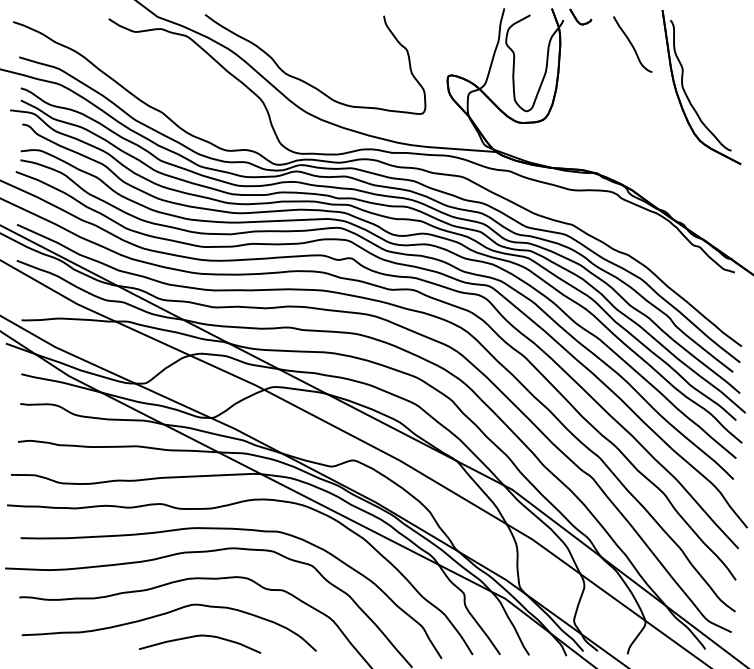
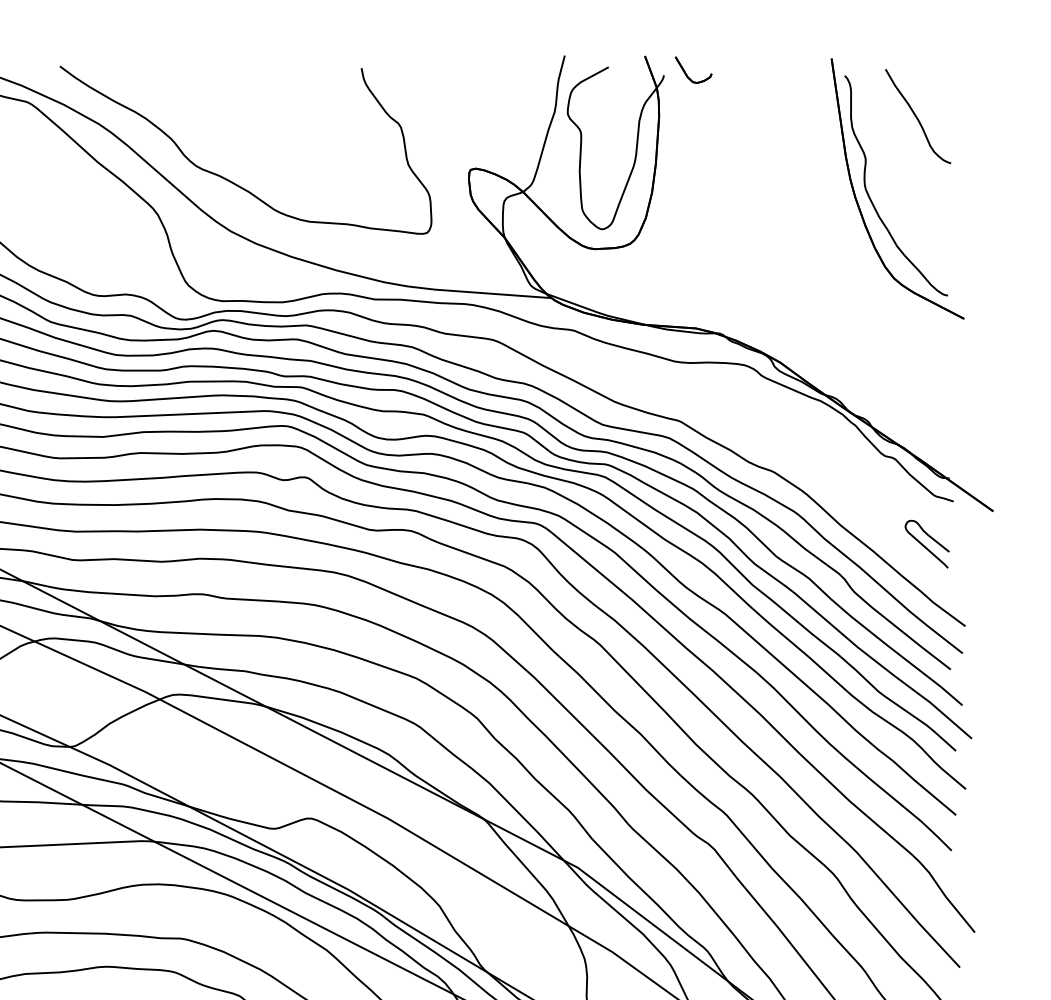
curve: (632, 44) -> (917, 116), moved
curve: (718, 298) -> (926, 545), added

